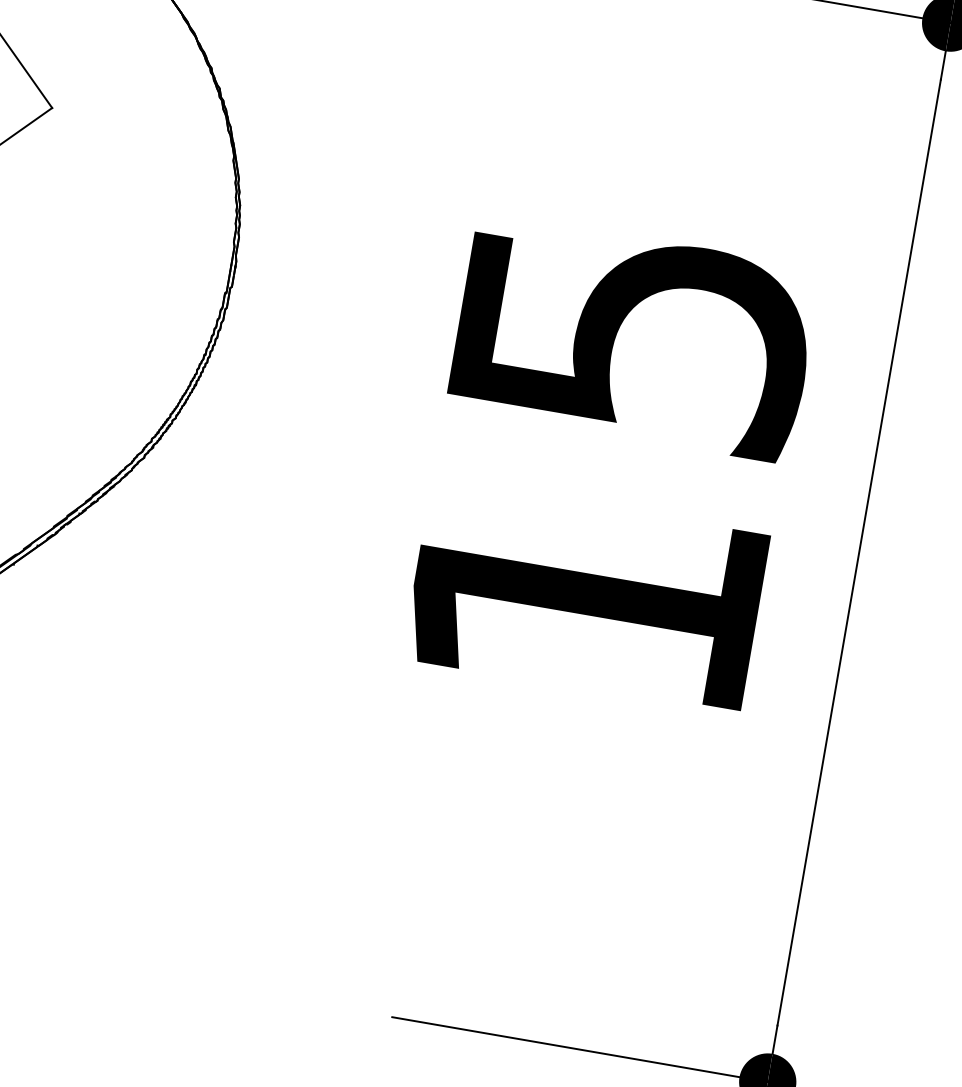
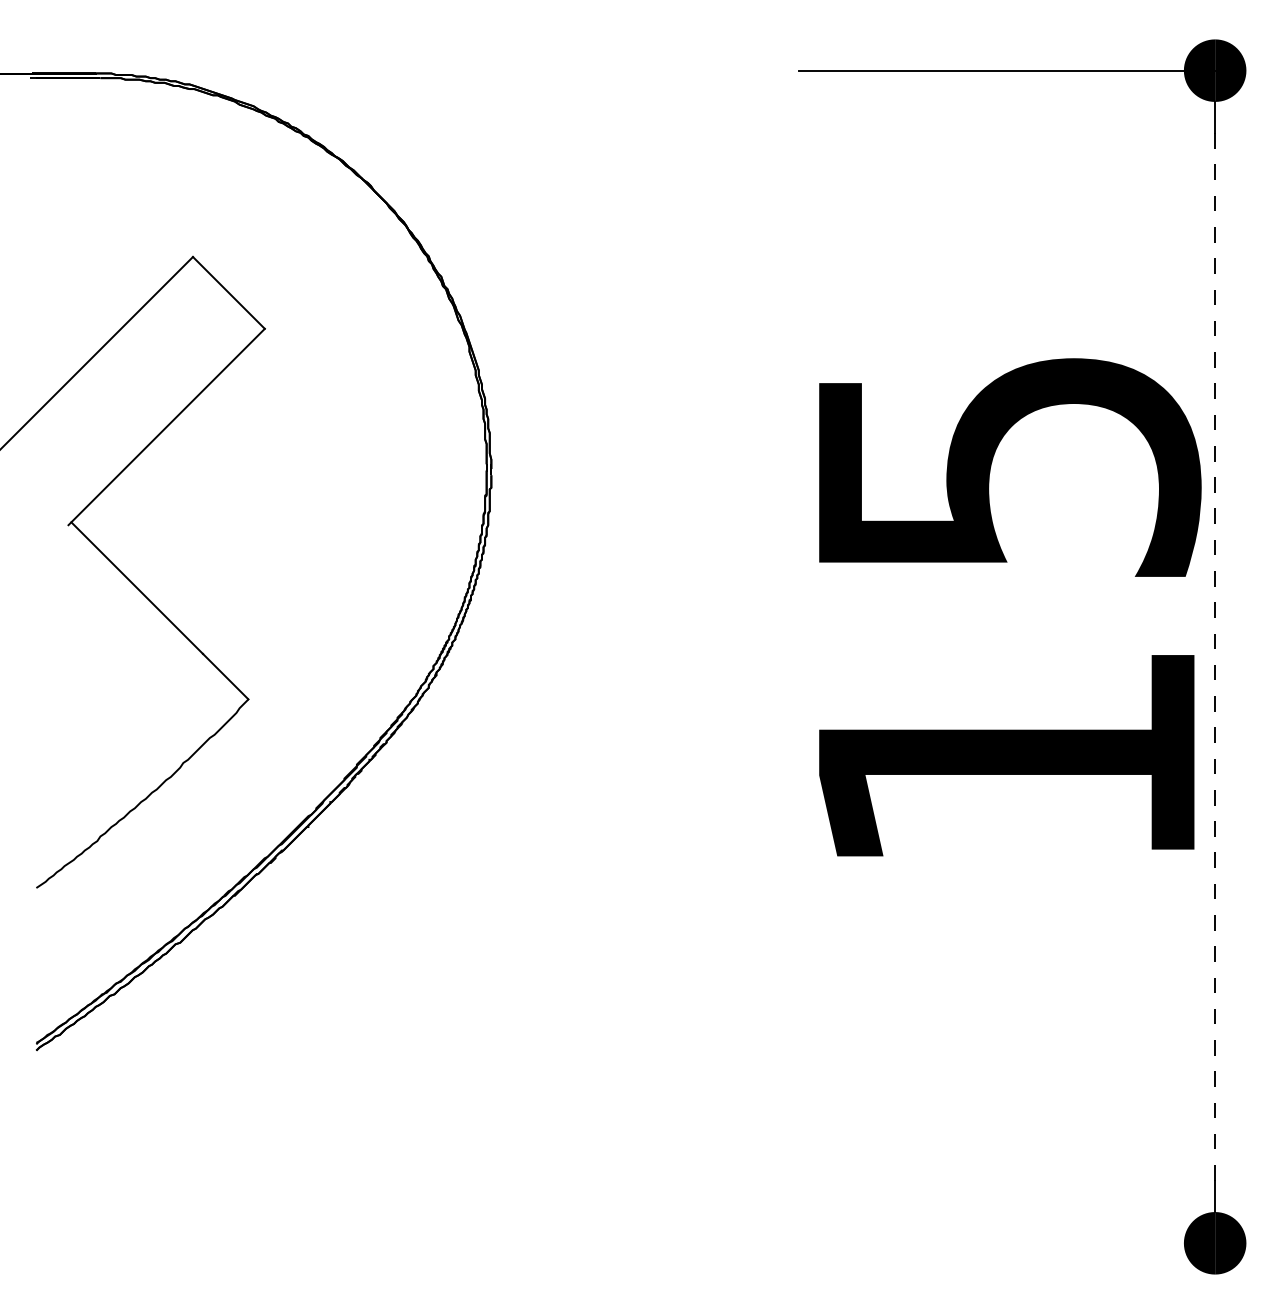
text: (612, 463) -> (1010, 607), moved
line: (859, 552) -> (1215, 656), solid -> dashed
line: (580, 1049) -> (1007, 1243), removed

